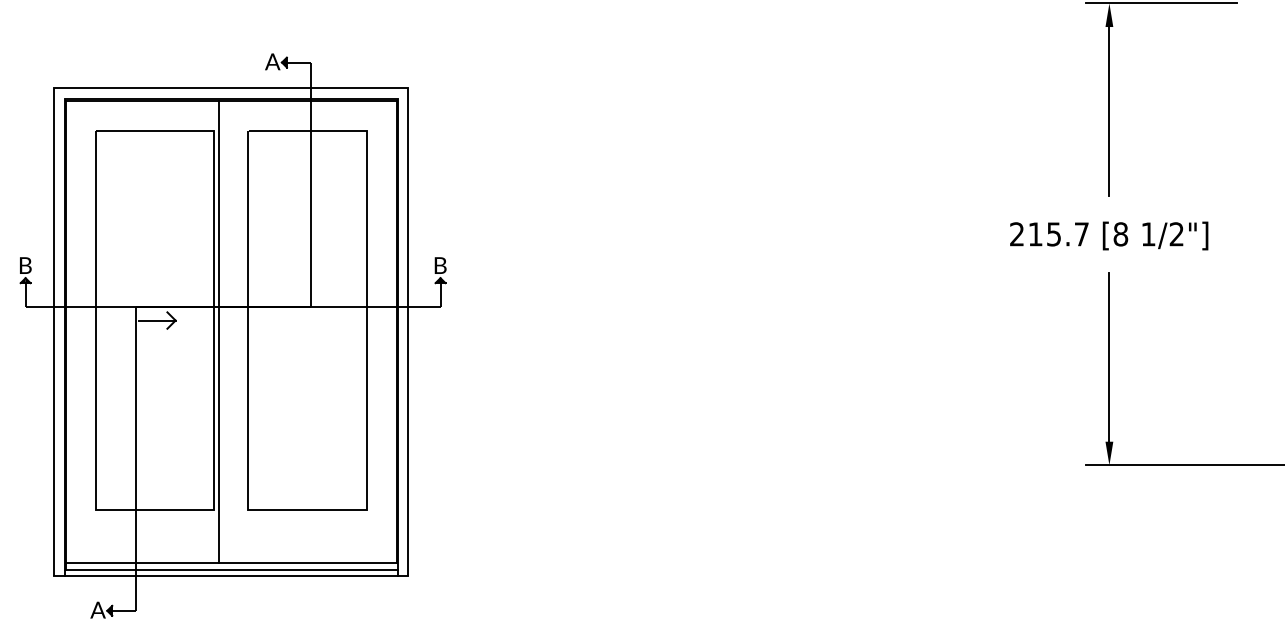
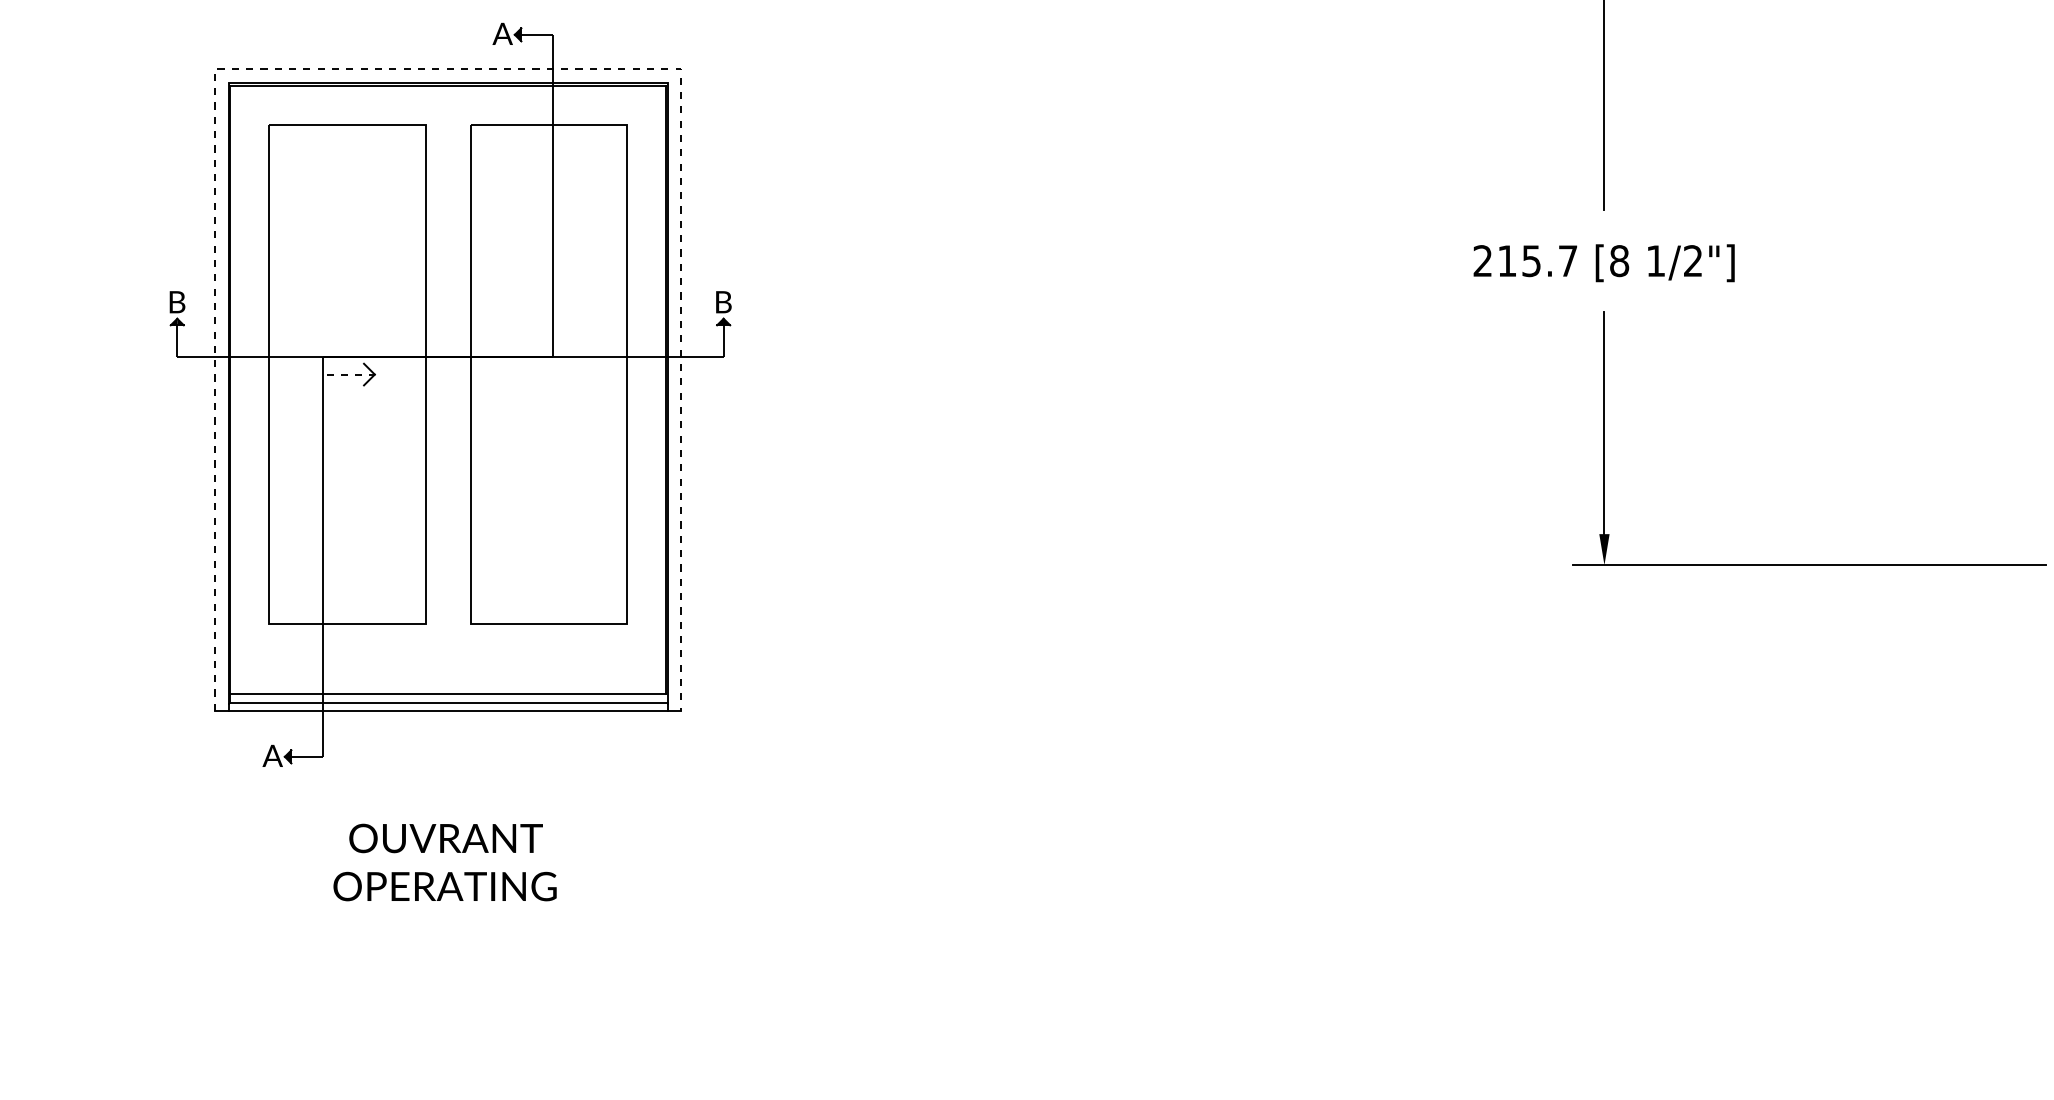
line: (231, 88) -> (448, 68), solid -> dashed
line: (157, 320) -> (351, 374), solid -> dashed
line: (218, 332) -> (431, 390), removed

